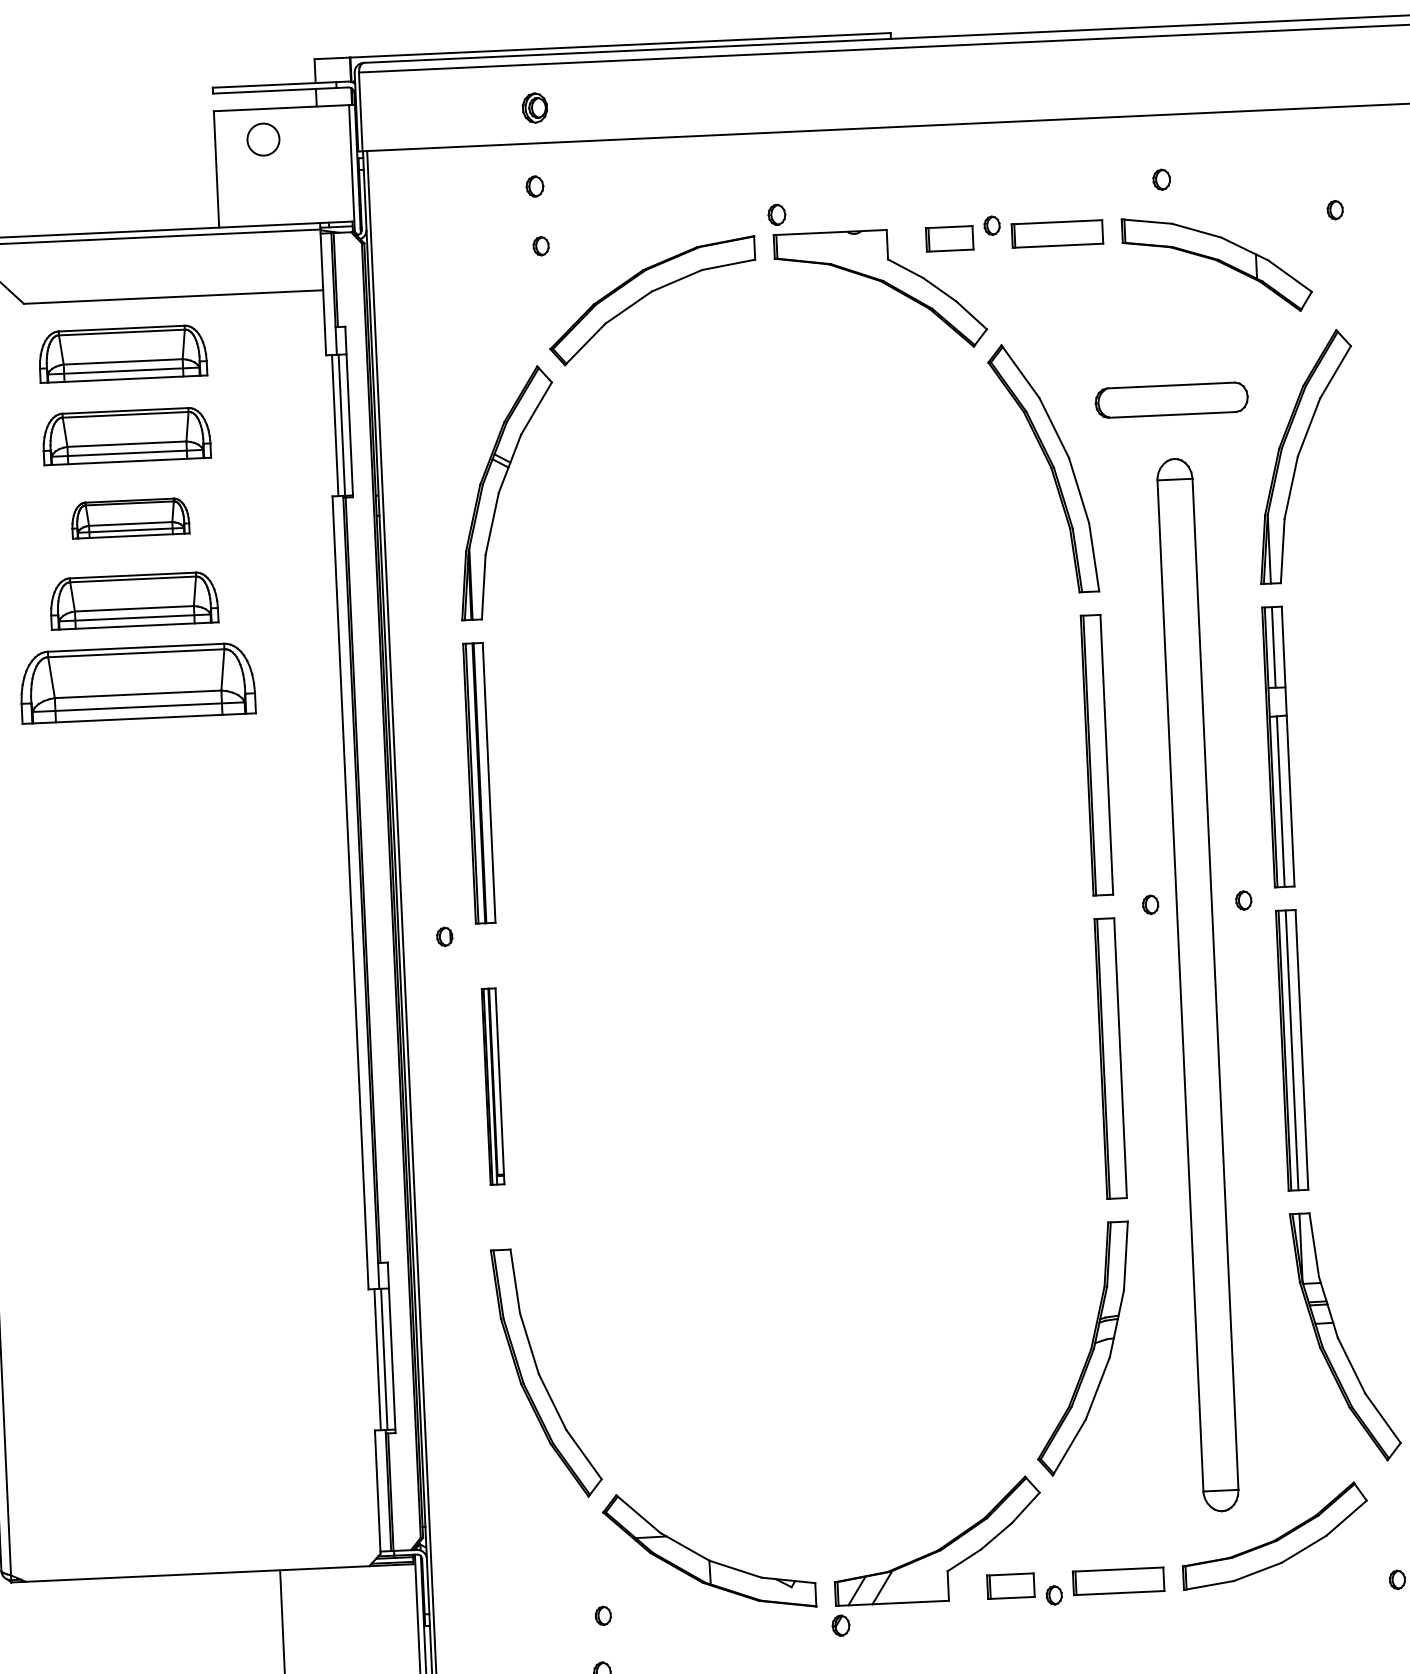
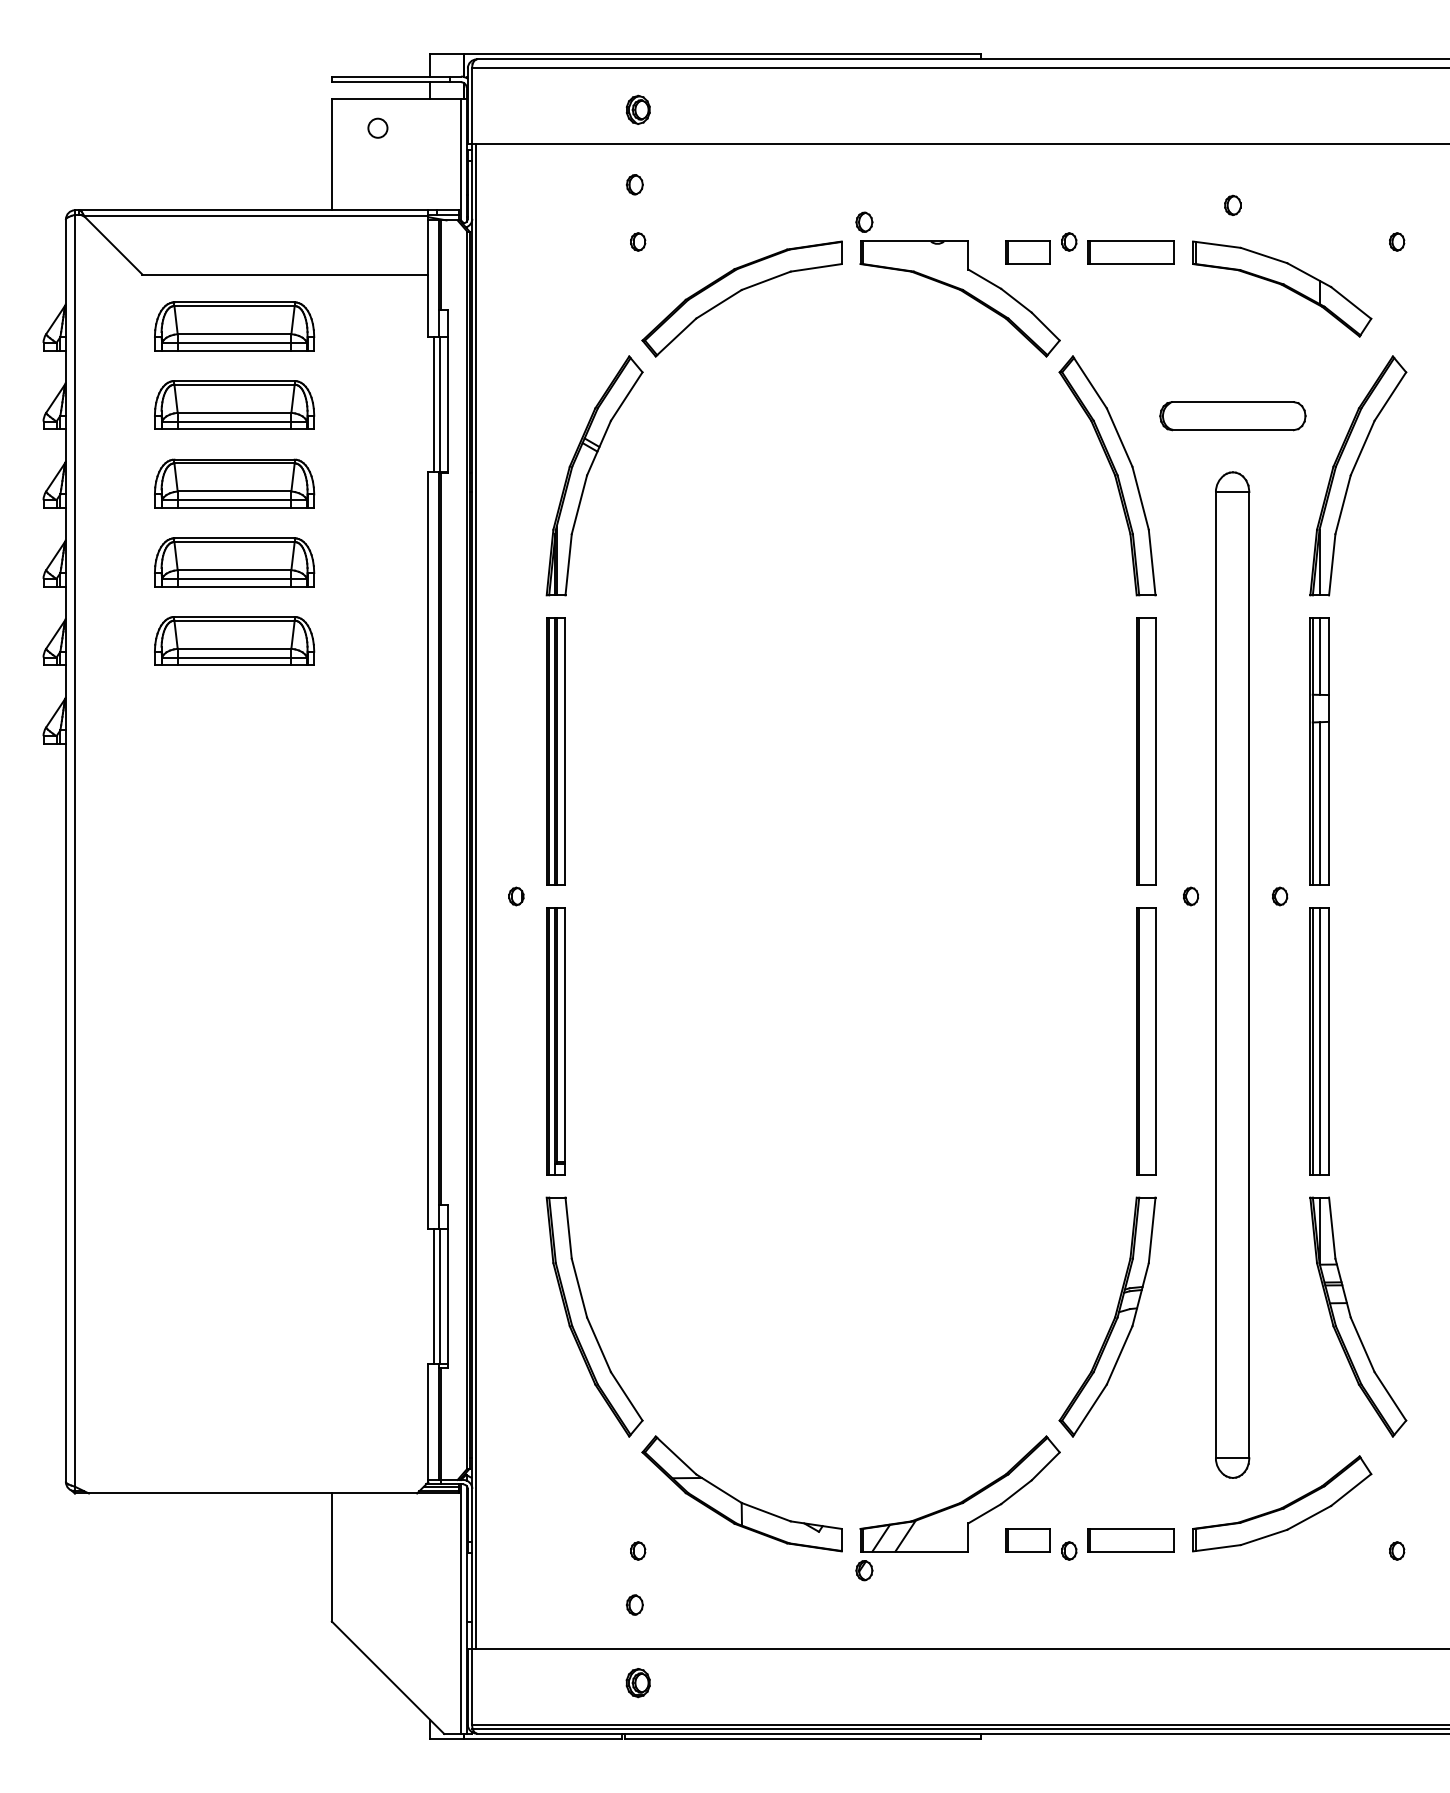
circle: (262, 138) -> (377, 127), size x0.62
part: (130, 518) -> (234, 483), size x1.43
part: (137, 682) -> (234, 640), size x0.71
part: (492, 1086) -> (555, 1041), size x1.43

